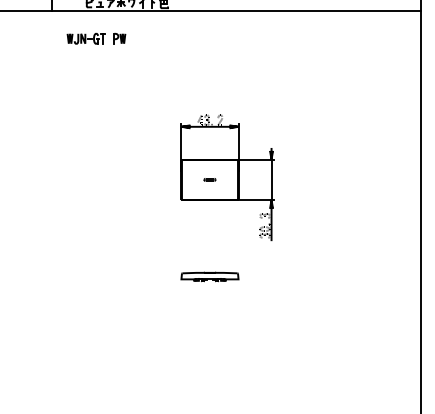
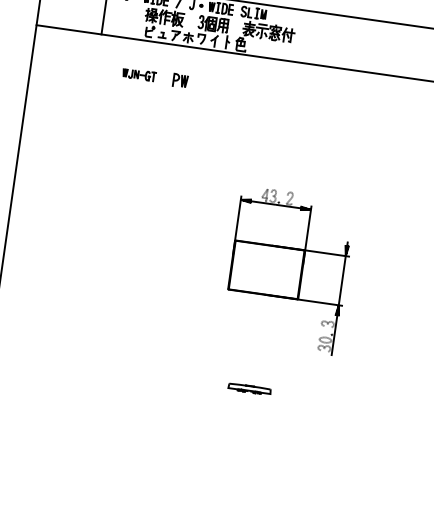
part: (85, 38) -> (138, 74), size x0.7
part: (209, 179) -> (266, 269), removed
part: (209, 276) -> (249, 388), size x0.6

